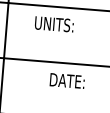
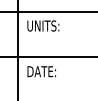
text: (54, 23) -> (43, 25), moved
text: (67, 80) -> (41, 71), moved

